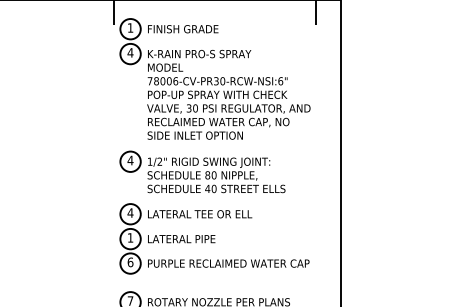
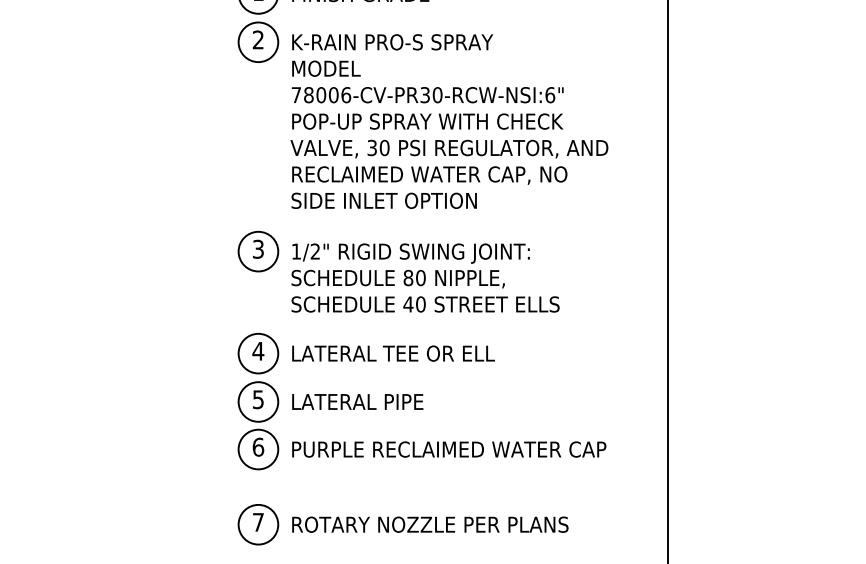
text: (130, 52) -> (258, 39), 4 -> 2
text: (130, 160) -> (258, 249), 4 -> 3
text: (130, 237) -> (258, 398), 1 -> 5

